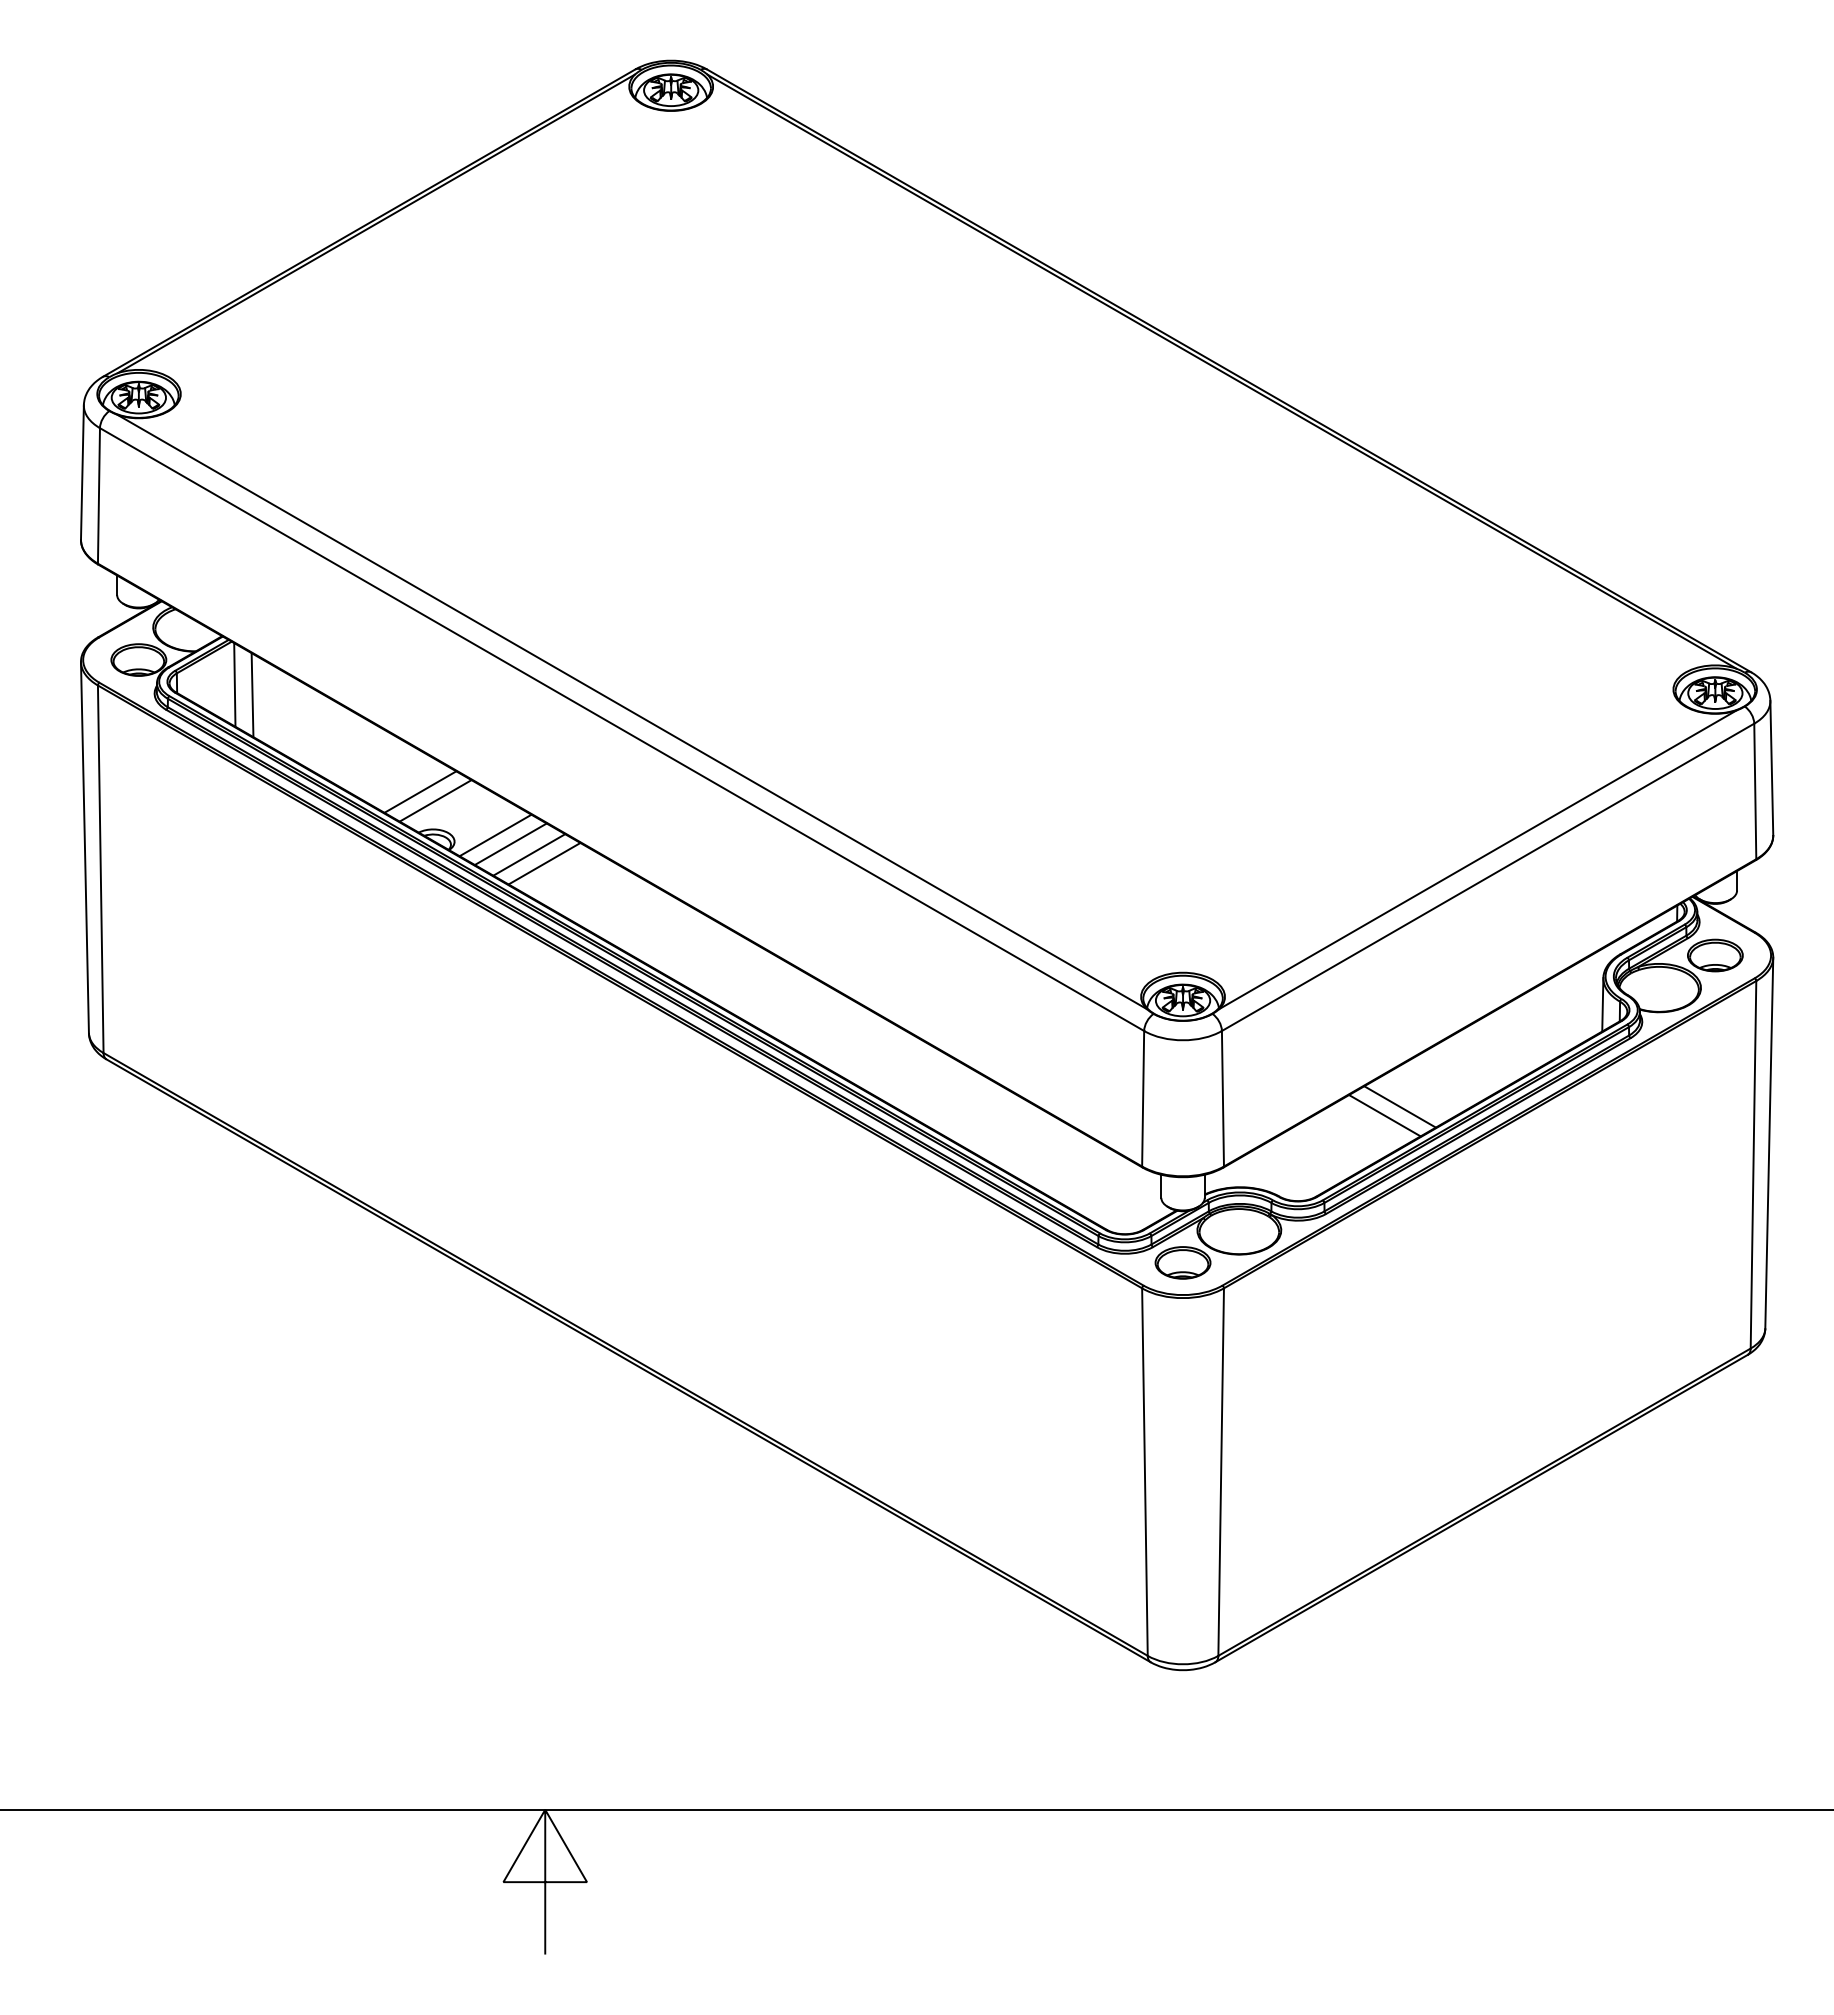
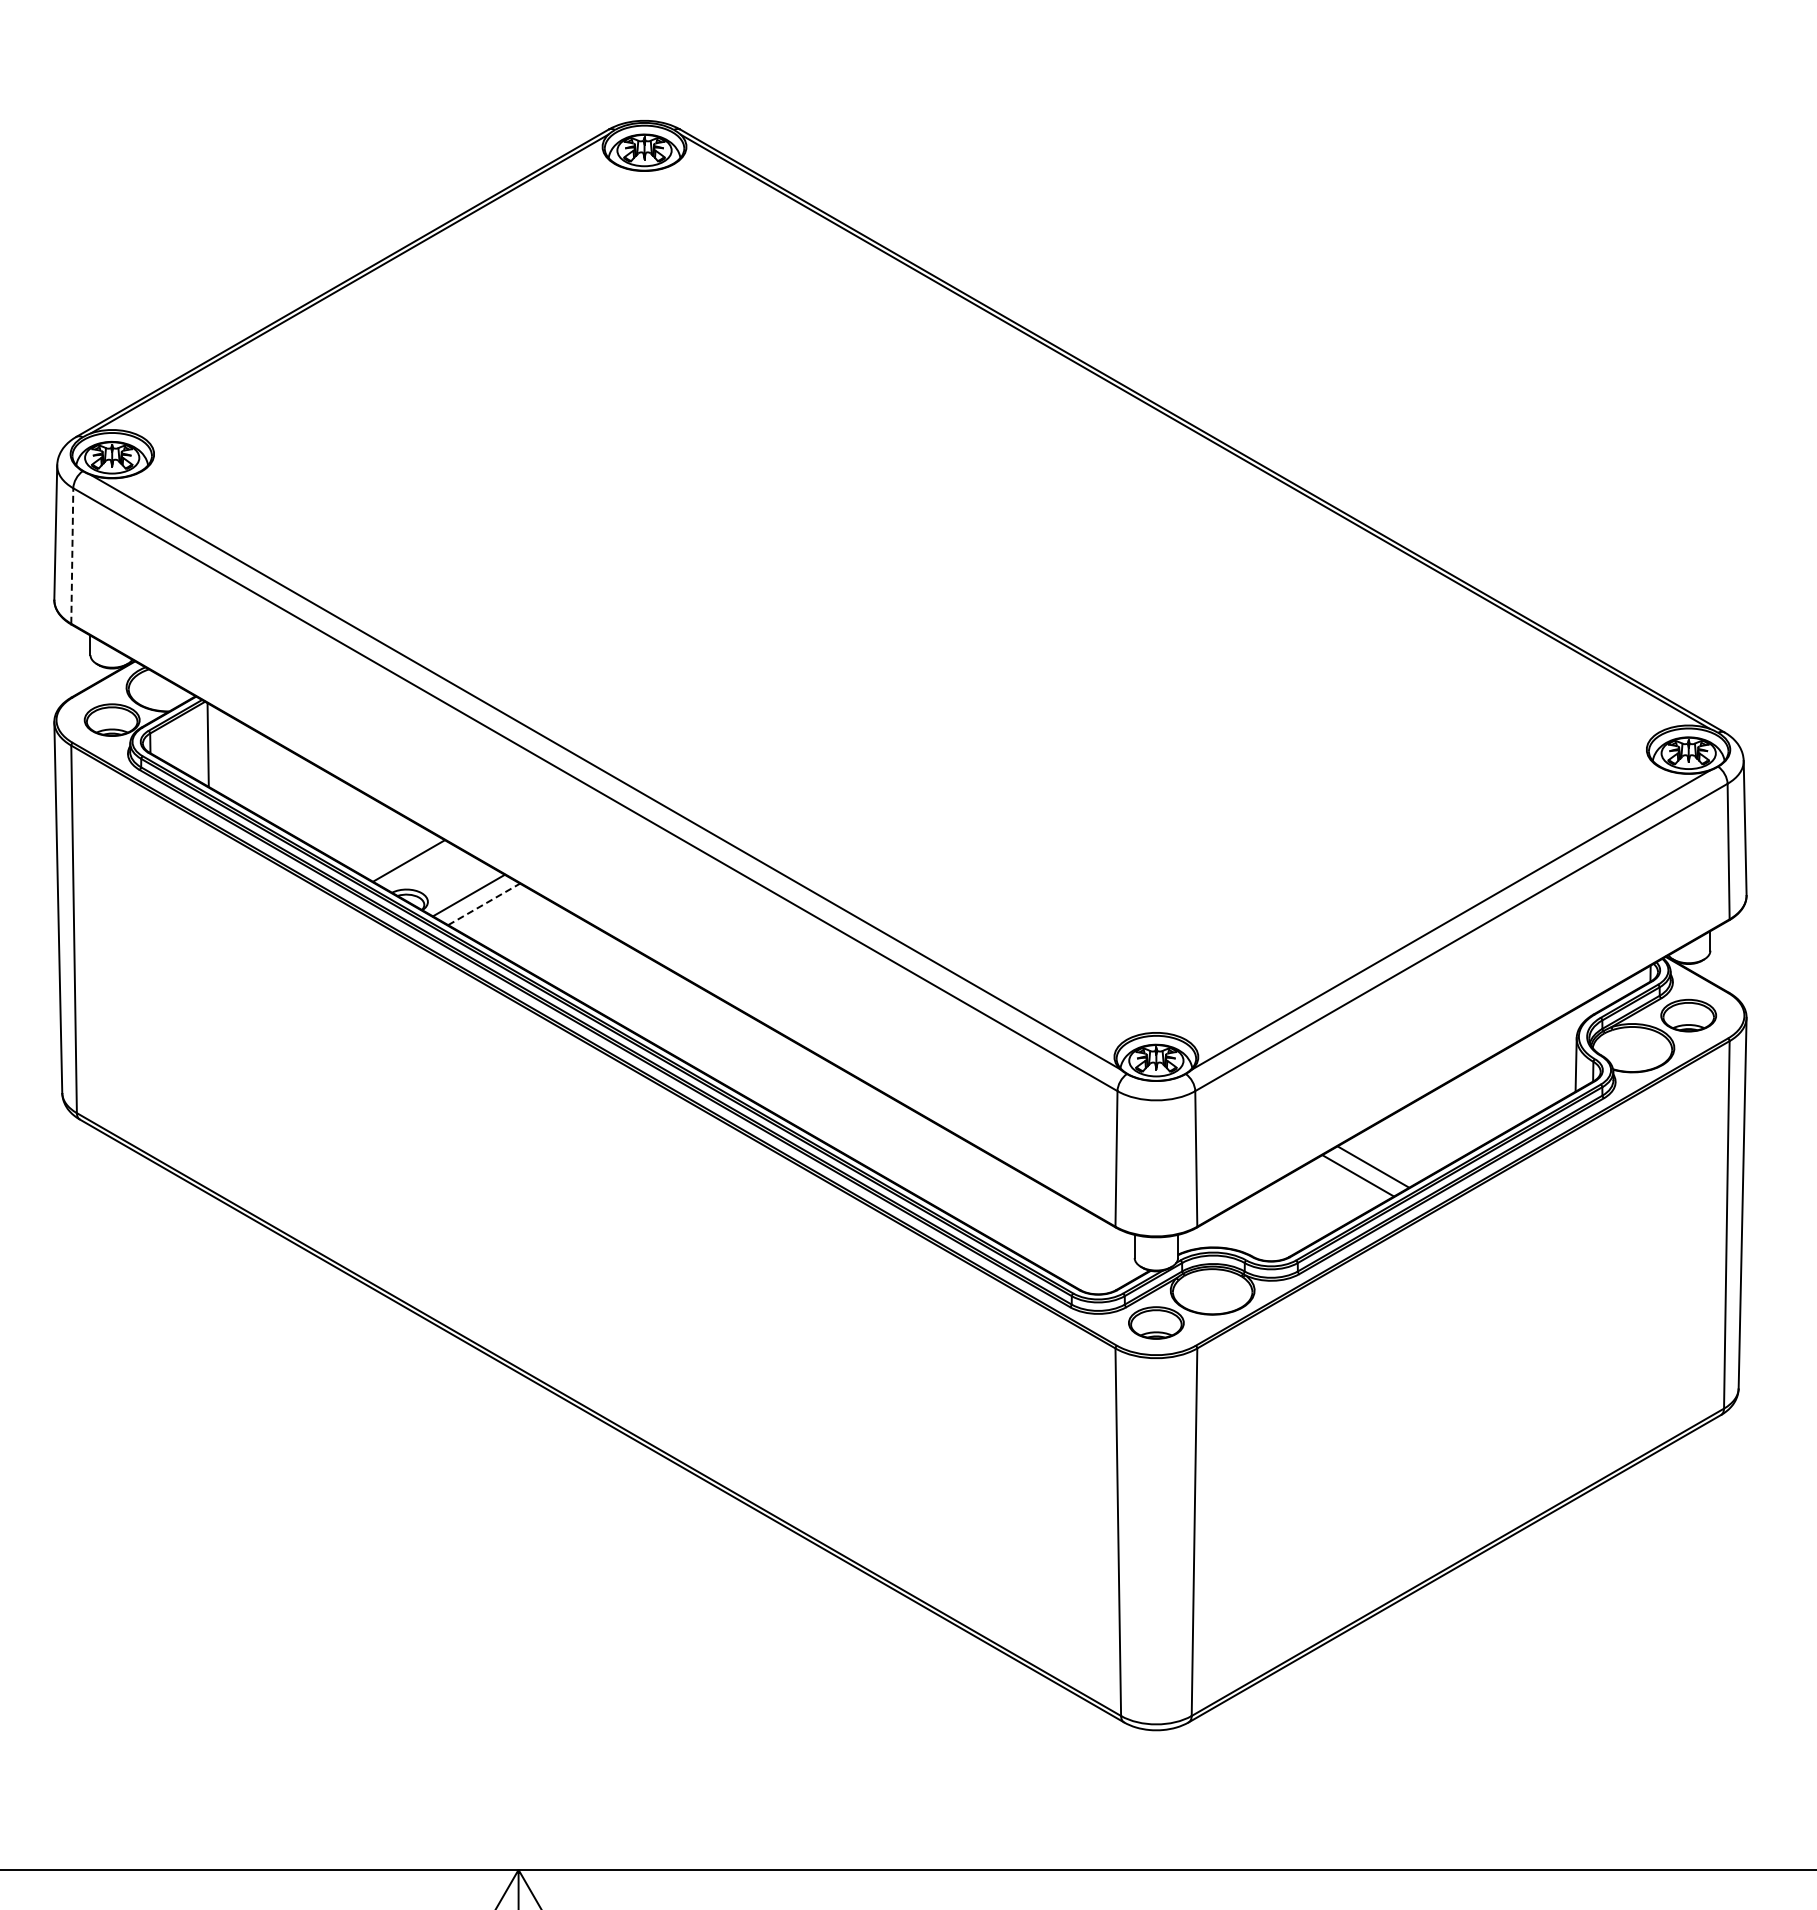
line: (98, 495) -> (71, 555), solid -> dashed
line: (252, 695) -> (225, 755), removed
line: (420, 791) -> (393, 851), removed
line: (511, 844) -> (484, 904), solid -> dashed
line: (529, 854) -> (502, 914), removed
line: (544, 863) -> (517, 923), removed

